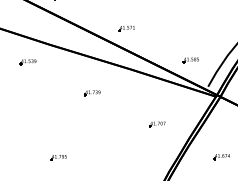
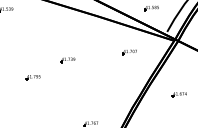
part: (92, 93) -> (68, 60), moved
part: (157, 124) -> (129, 52), moved
part: (58, 157) -> (33, 77), moved

